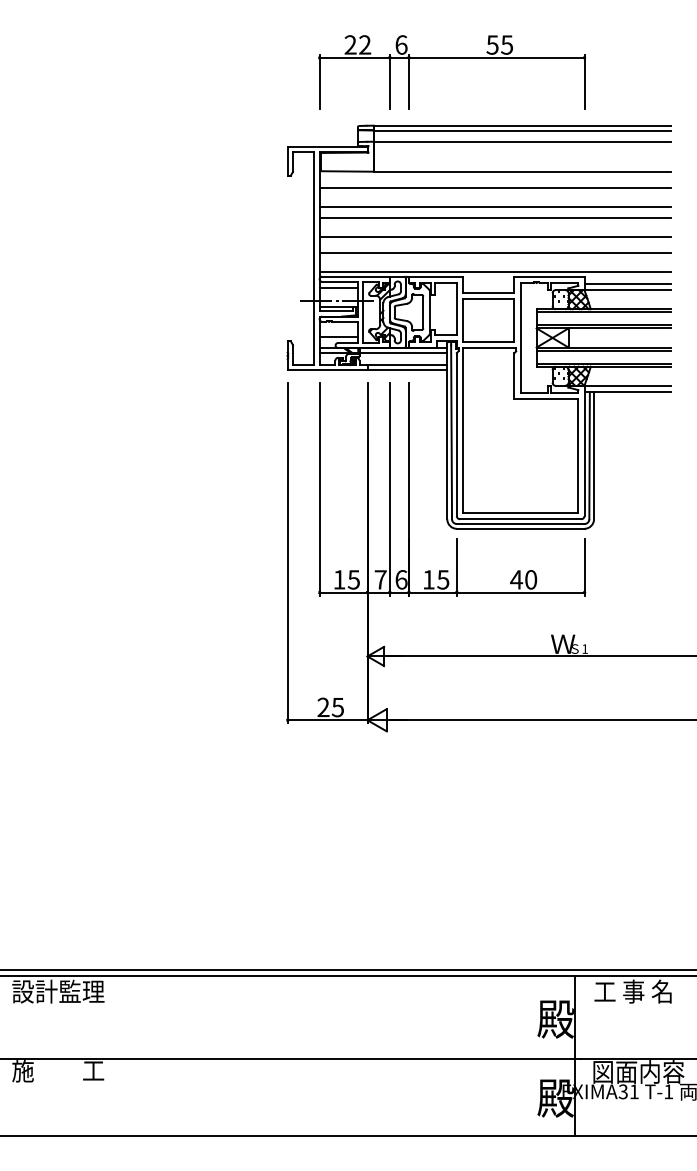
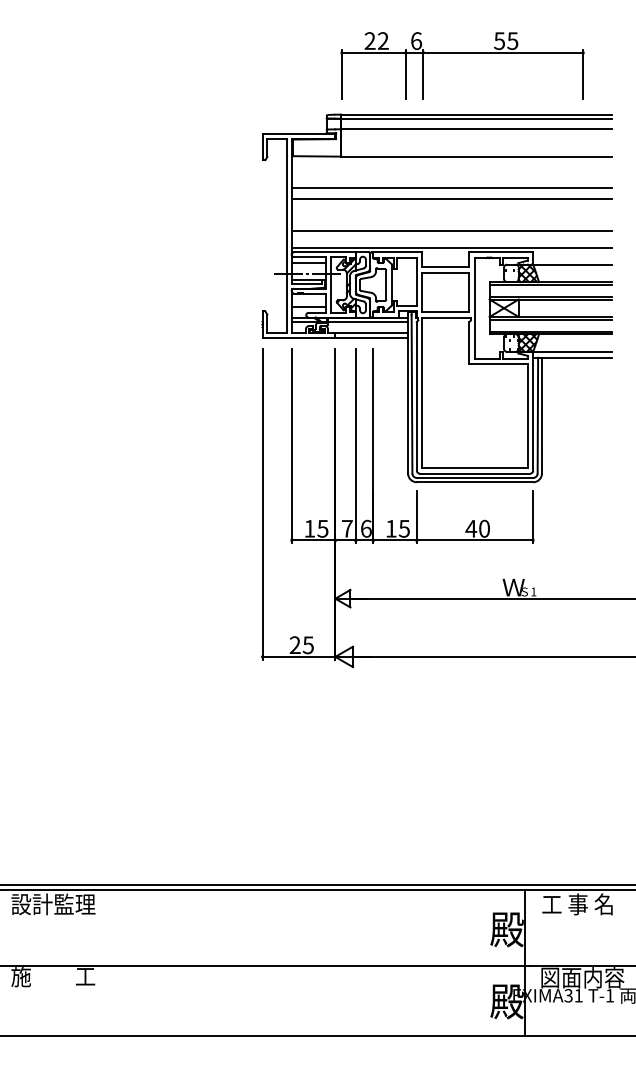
part: (452, 58) -> (463, 53), moved
line: (494, 187) -> (451, 171), removed
line: (494, 236) -> (451, 215), removed
line: (627, 283) -> (572, 258), removed

